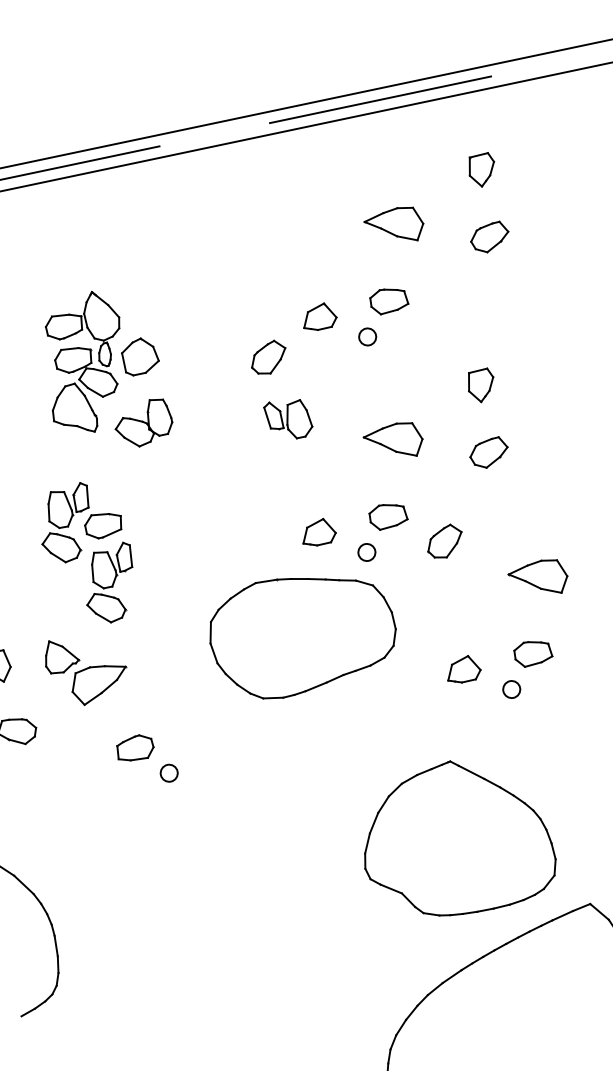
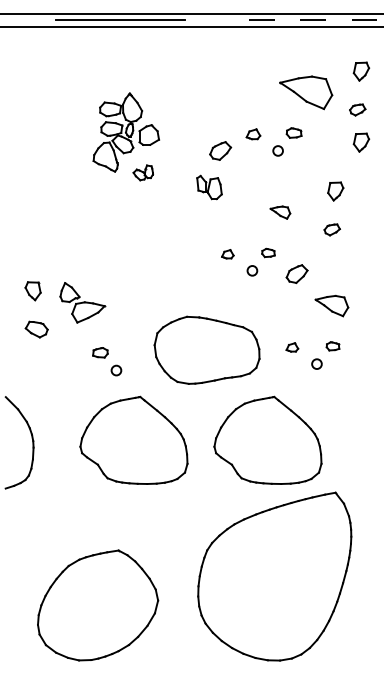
line: (381, 99) -> (313, 20), solid -> dashed
part: (393, 226) -> (305, 92), size x1.6
part: (489, 236) -> (357, 109), size x0.7
part: (507, 292) -> (361, 142), added
part: (387, 299) -> (293, 132), size x0.7
part: (319, 317) -> (253, 134), size x0.7
part: (288, 419) -> (209, 187), moved
part: (143, 422) -> (143, 172), size x0.6
part: (394, 441) -> (280, 212), size x0.6
part: (489, 452) -> (332, 229), size x0.7
part: (387, 515) -> (268, 252), size x0.6
part: (318, 533) -> (227, 254), size x0.6
part: (87, 553) -> (96, 238), removed
part: (537, 578) -> (331, 305), moved
part: (301, 632) -> (206, 349), moved
part: (532, 653) -> (332, 346), size x0.6
part: (463, 669) -> (292, 347), size x0.6
part: (135, 747) -> (100, 352), size x0.7
part: (223, 885) -> (133, 439), added

